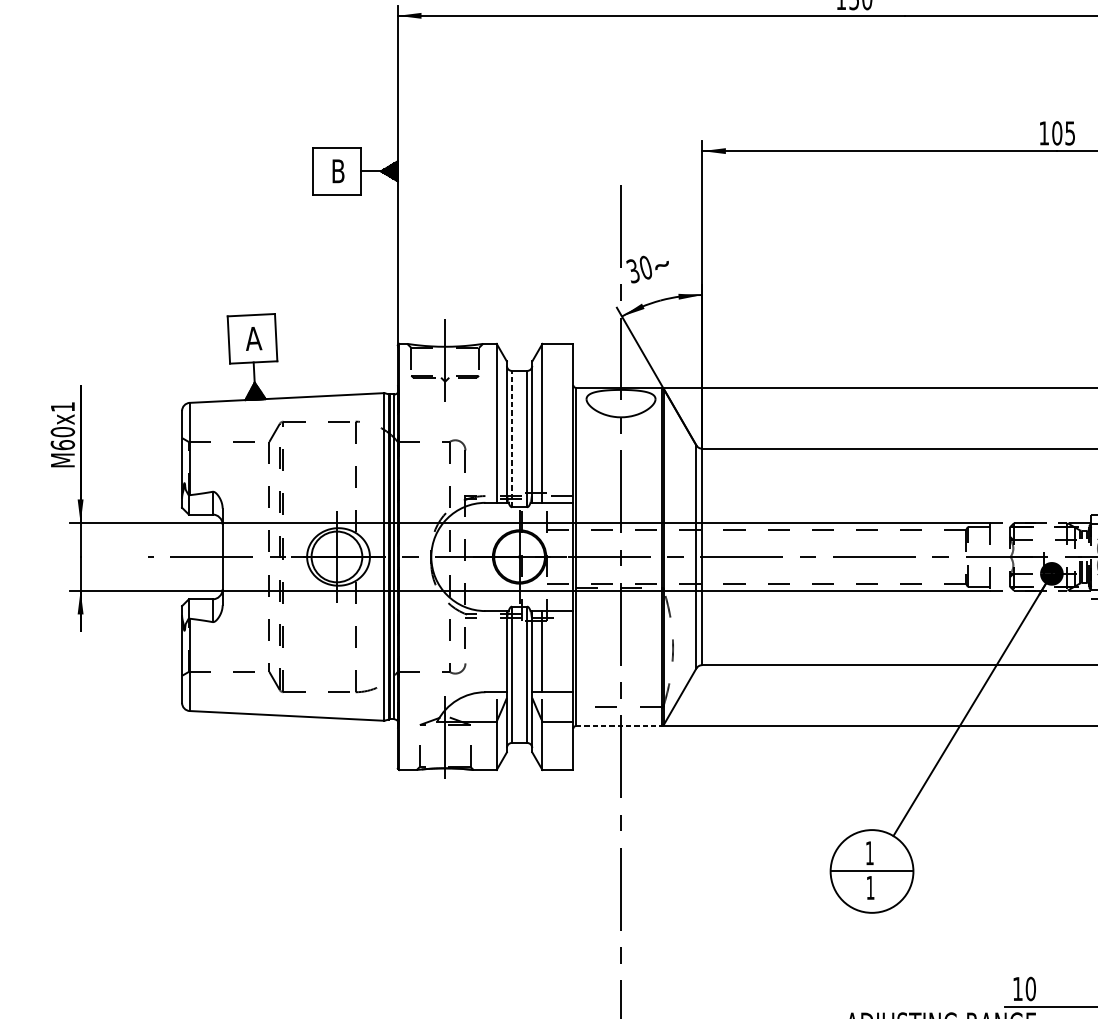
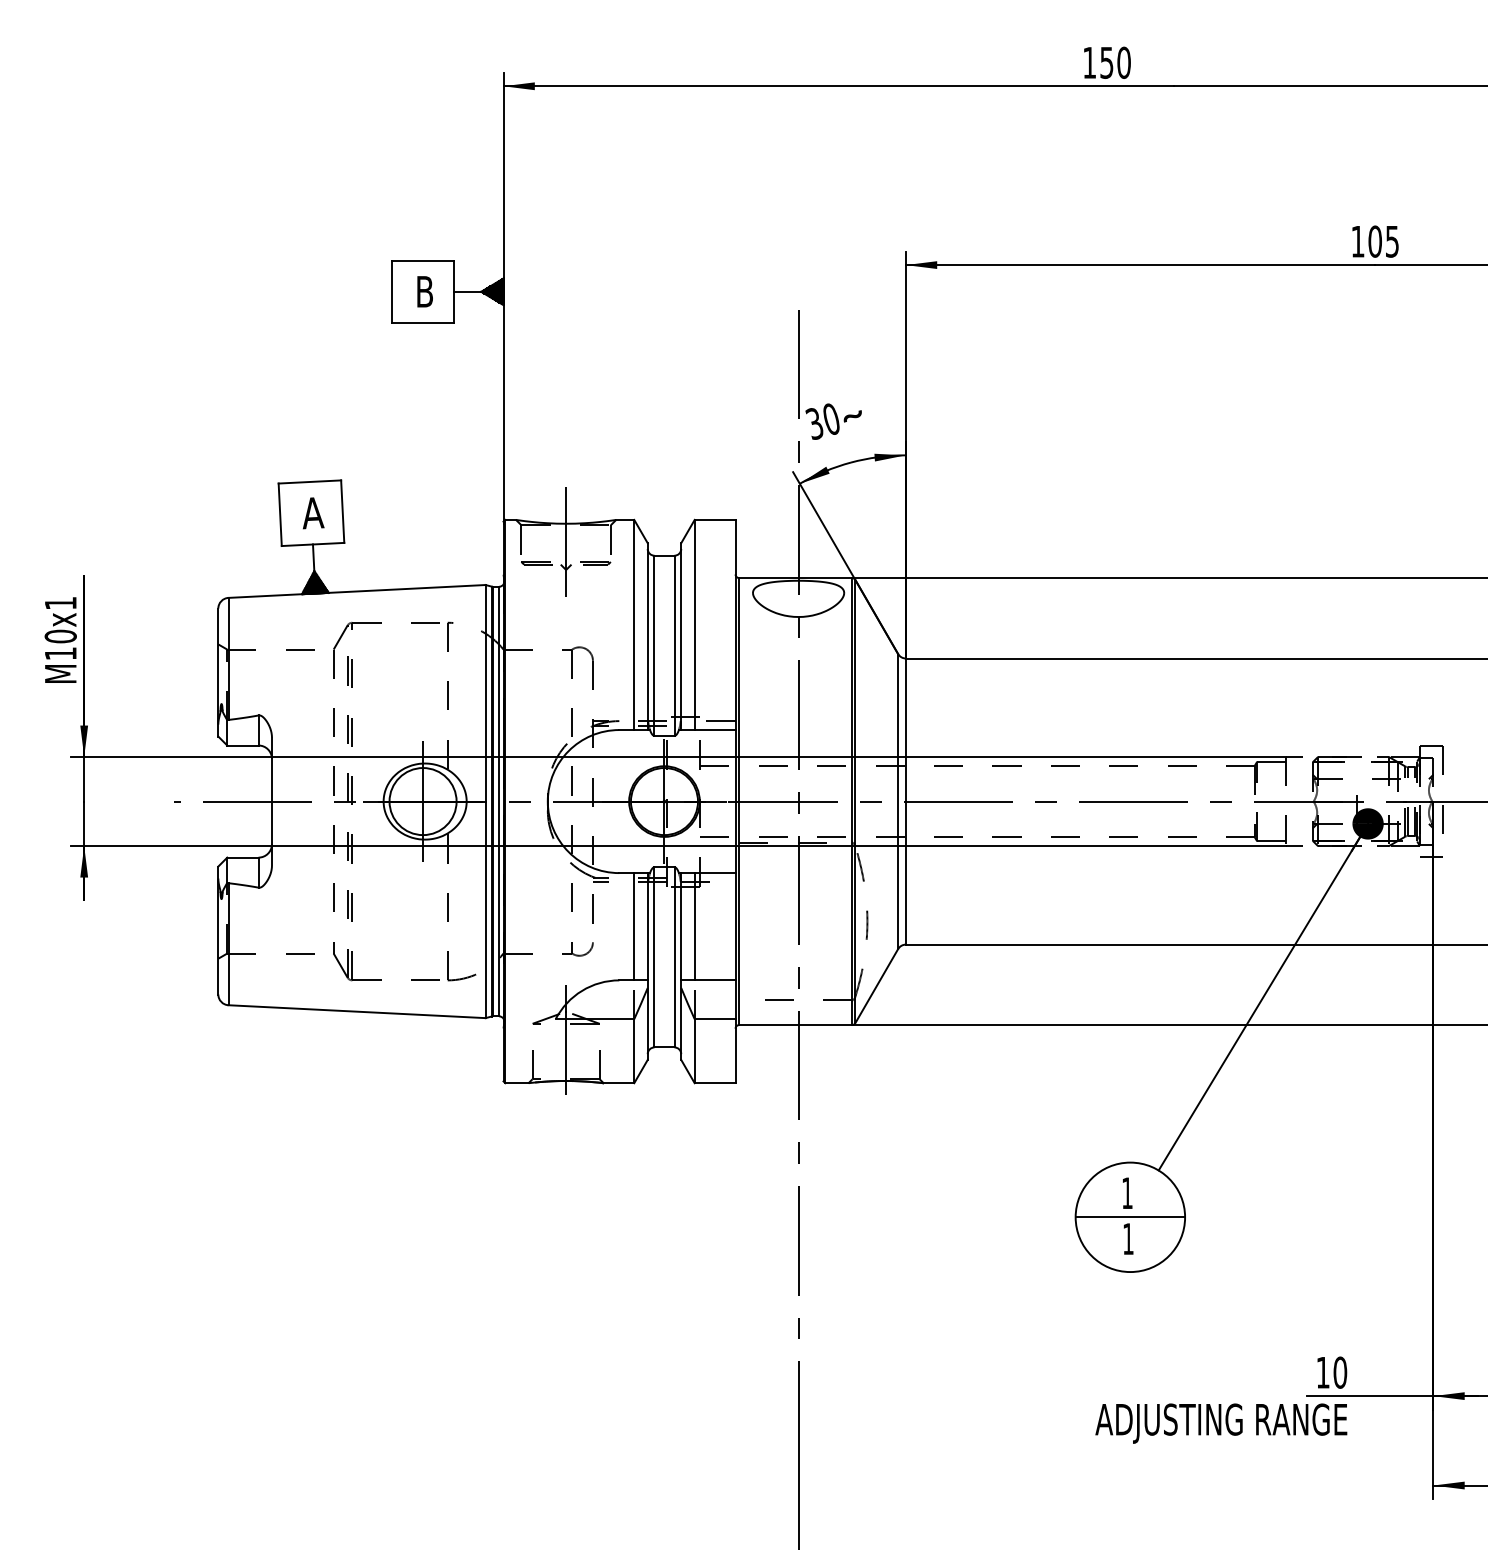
line: (512, 438) -> (654, 645), dashed -> solid
text: (62, 444) -> (60, 653), M60x1 -> M10x1
line: (496, 651) -> (634, 926), added
line: (618, 726) -> (795, 1025), dashed -> solid

